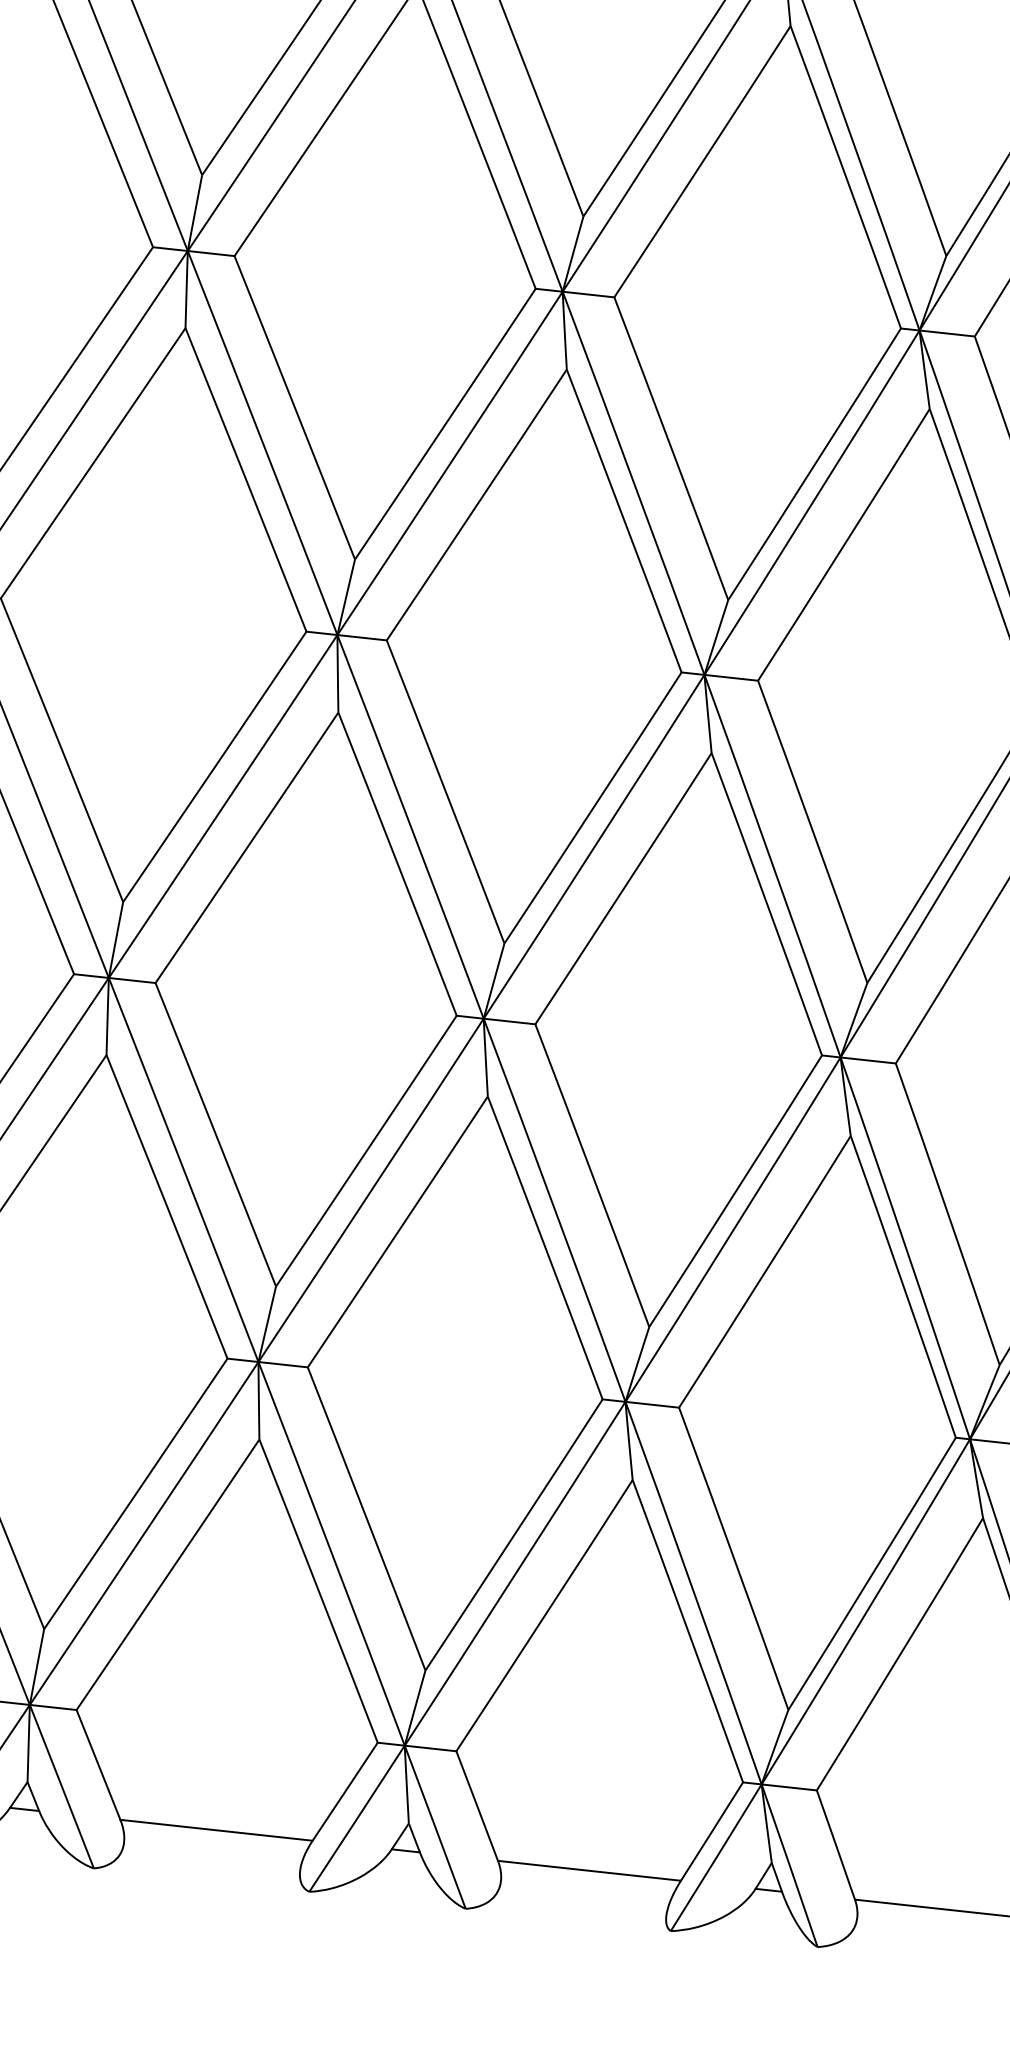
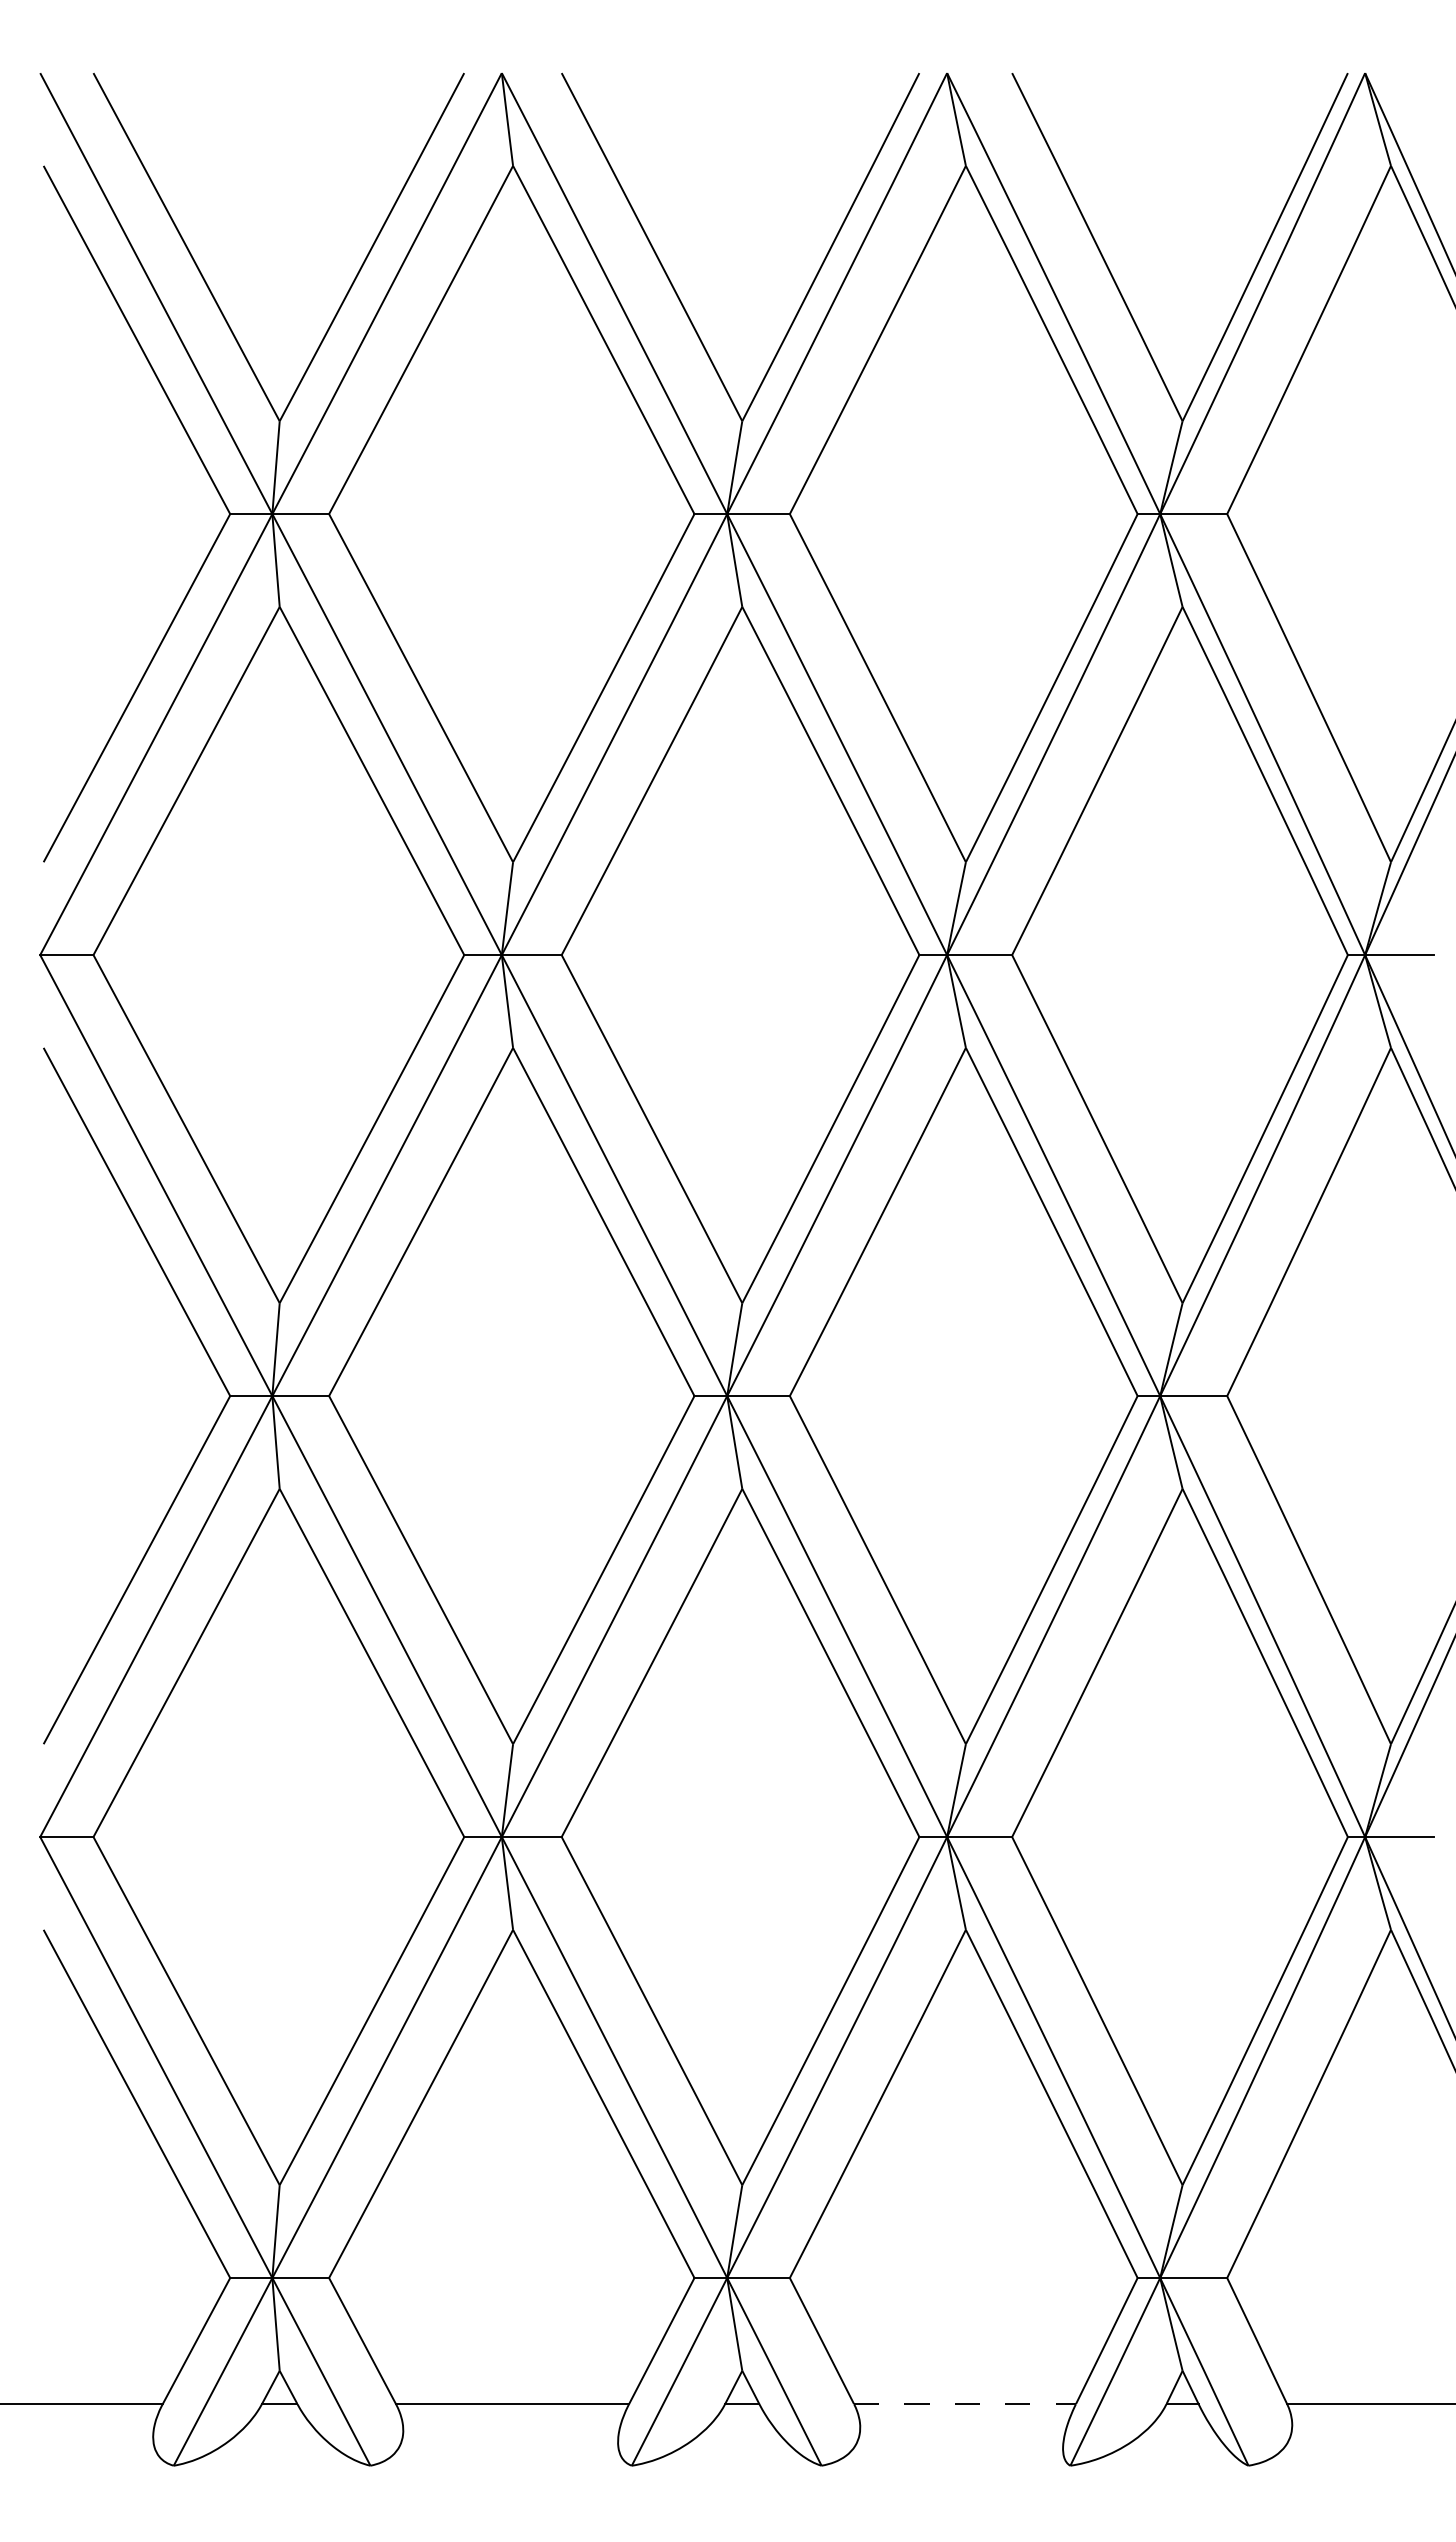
line: (589, 1871) -> (965, 2404), solid -> dashed

